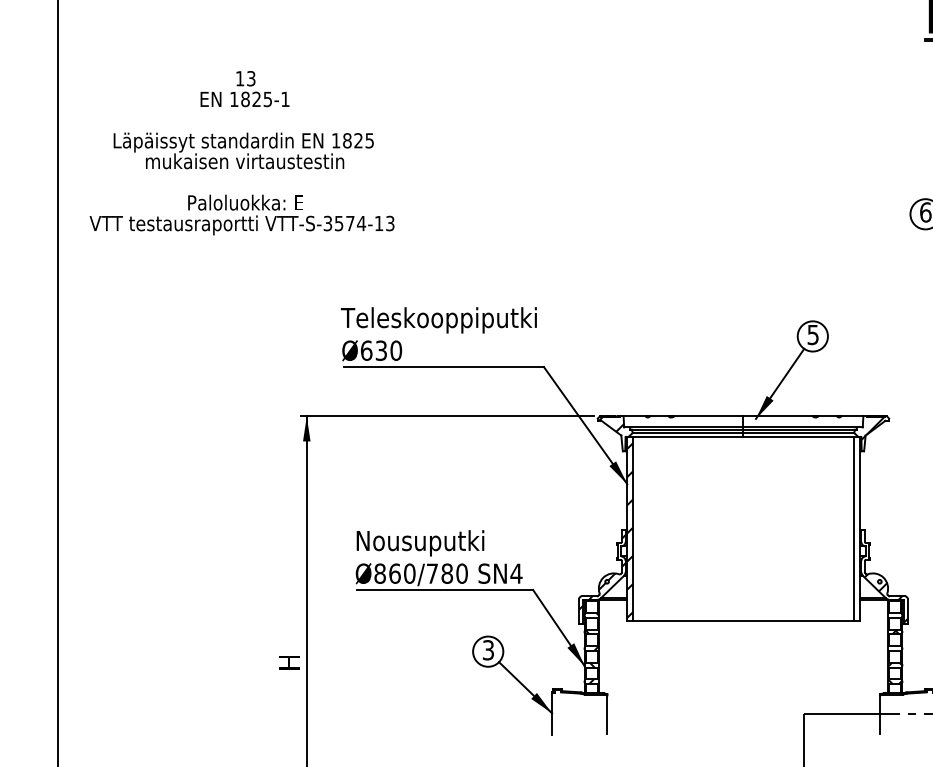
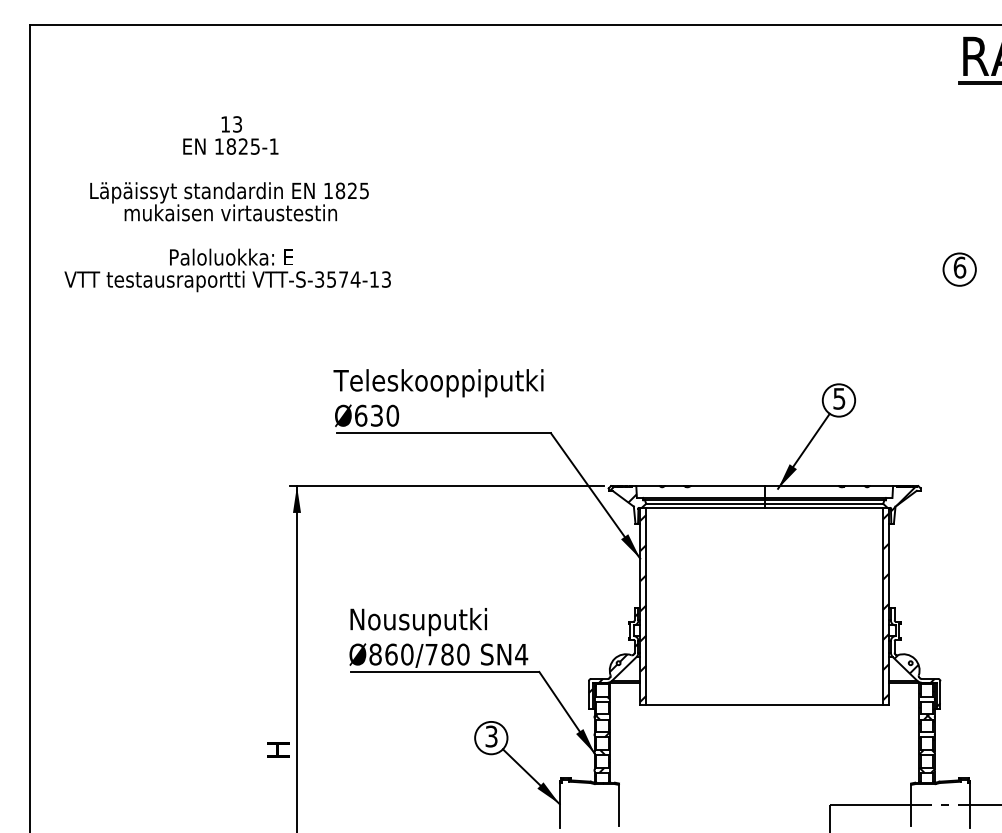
hatch: (857, 528) -> (886, 606), added

